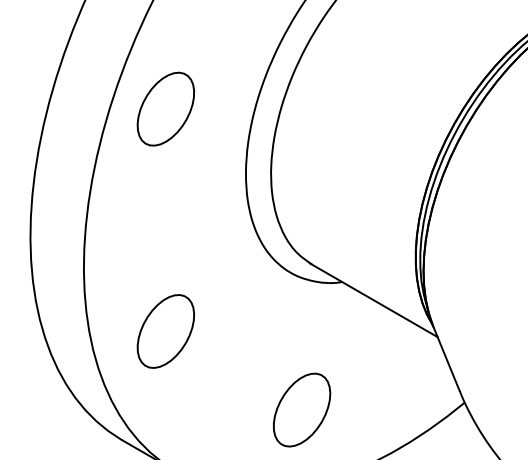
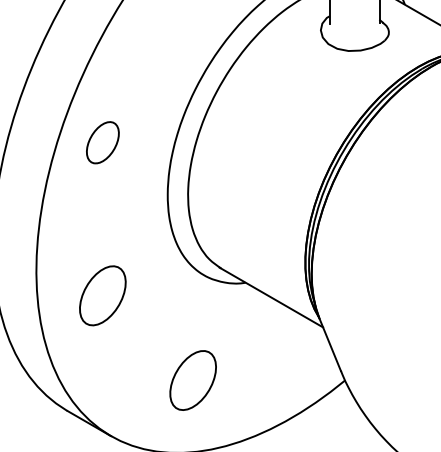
part: (165, 109) -> (102, 142), size x0.7
part: (165, 331) -> (102, 295), moved
part: (301, 410) -> (192, 380), moved

